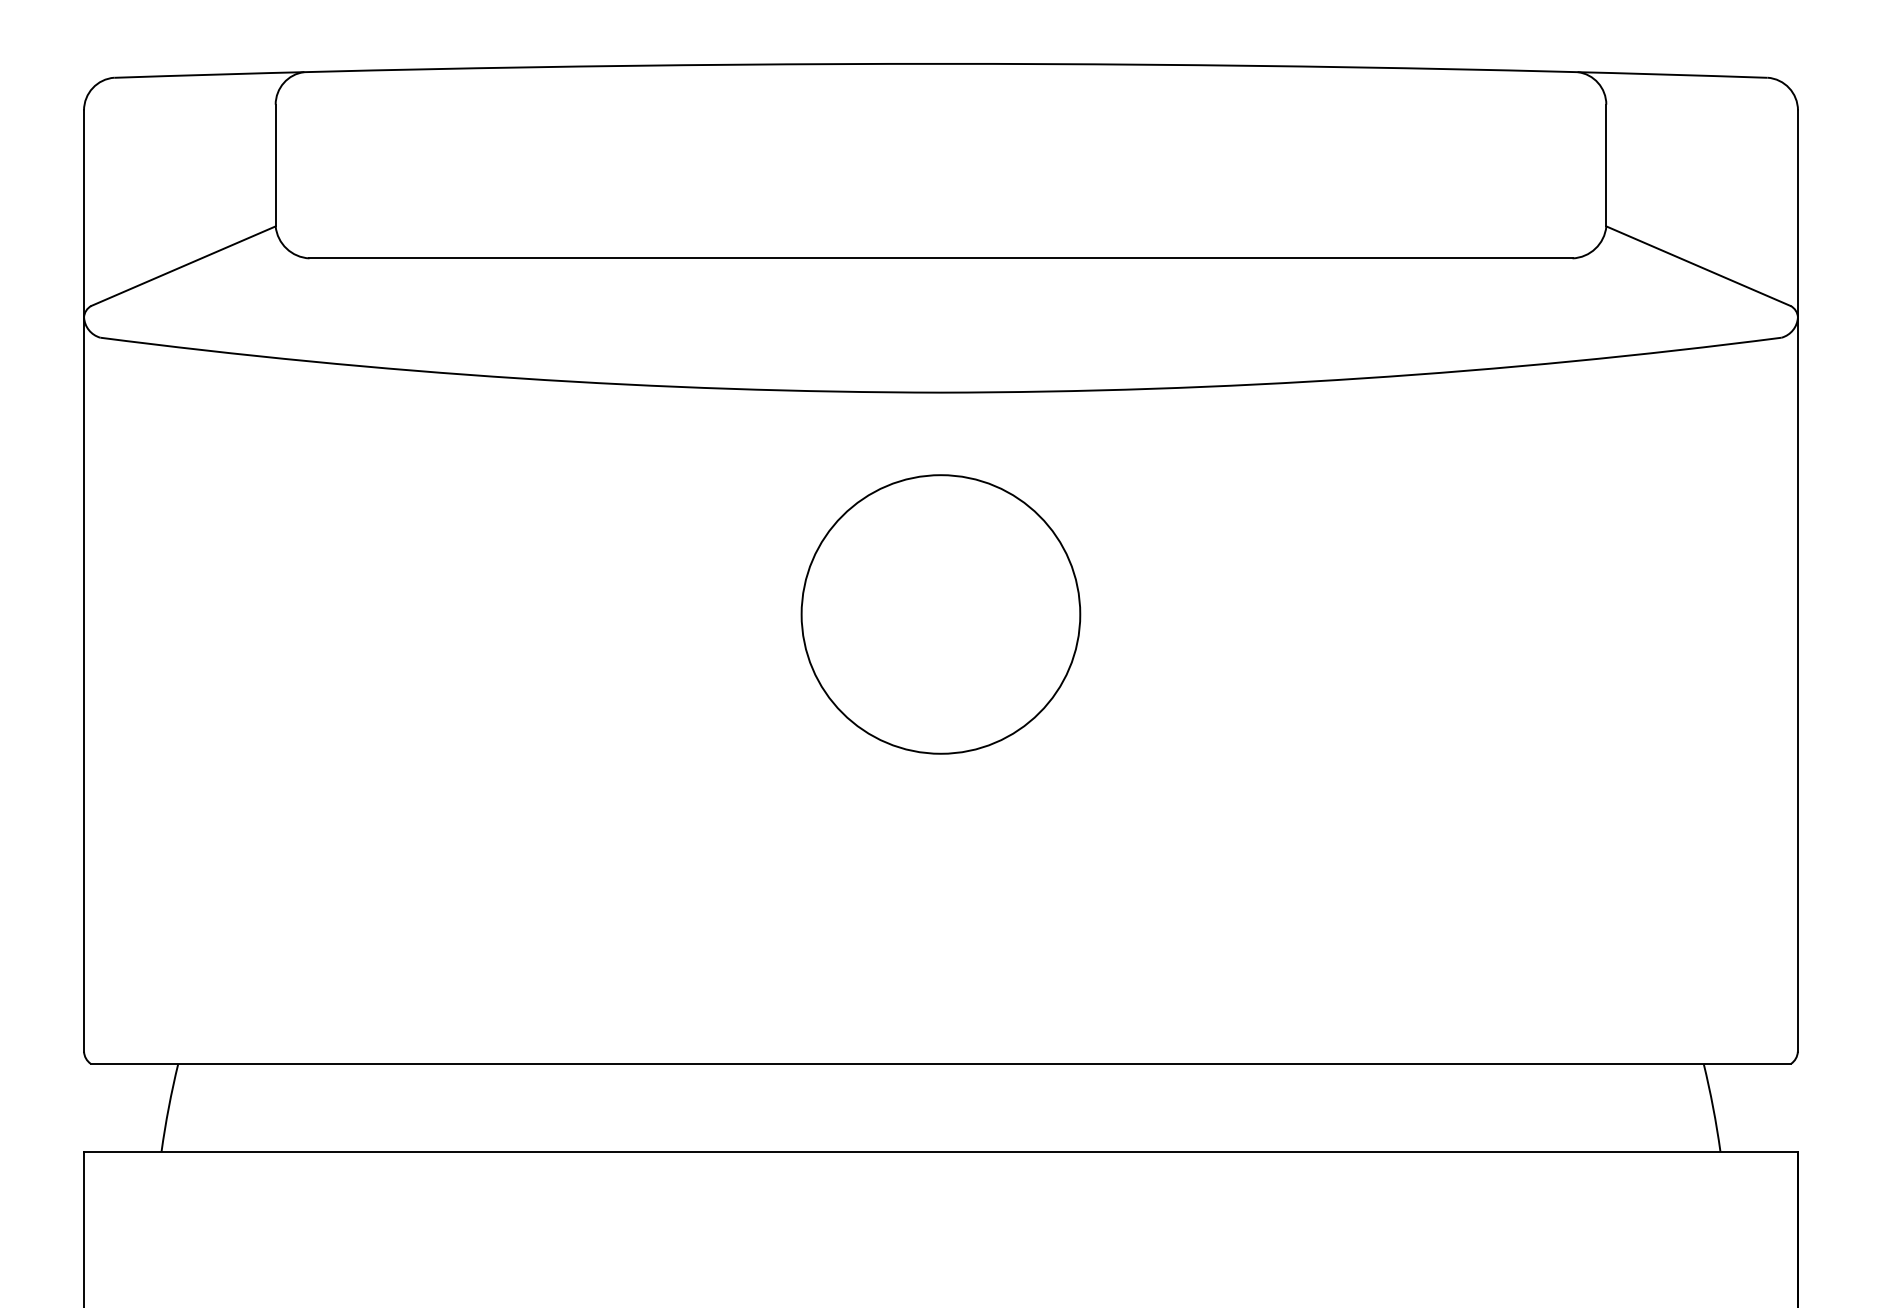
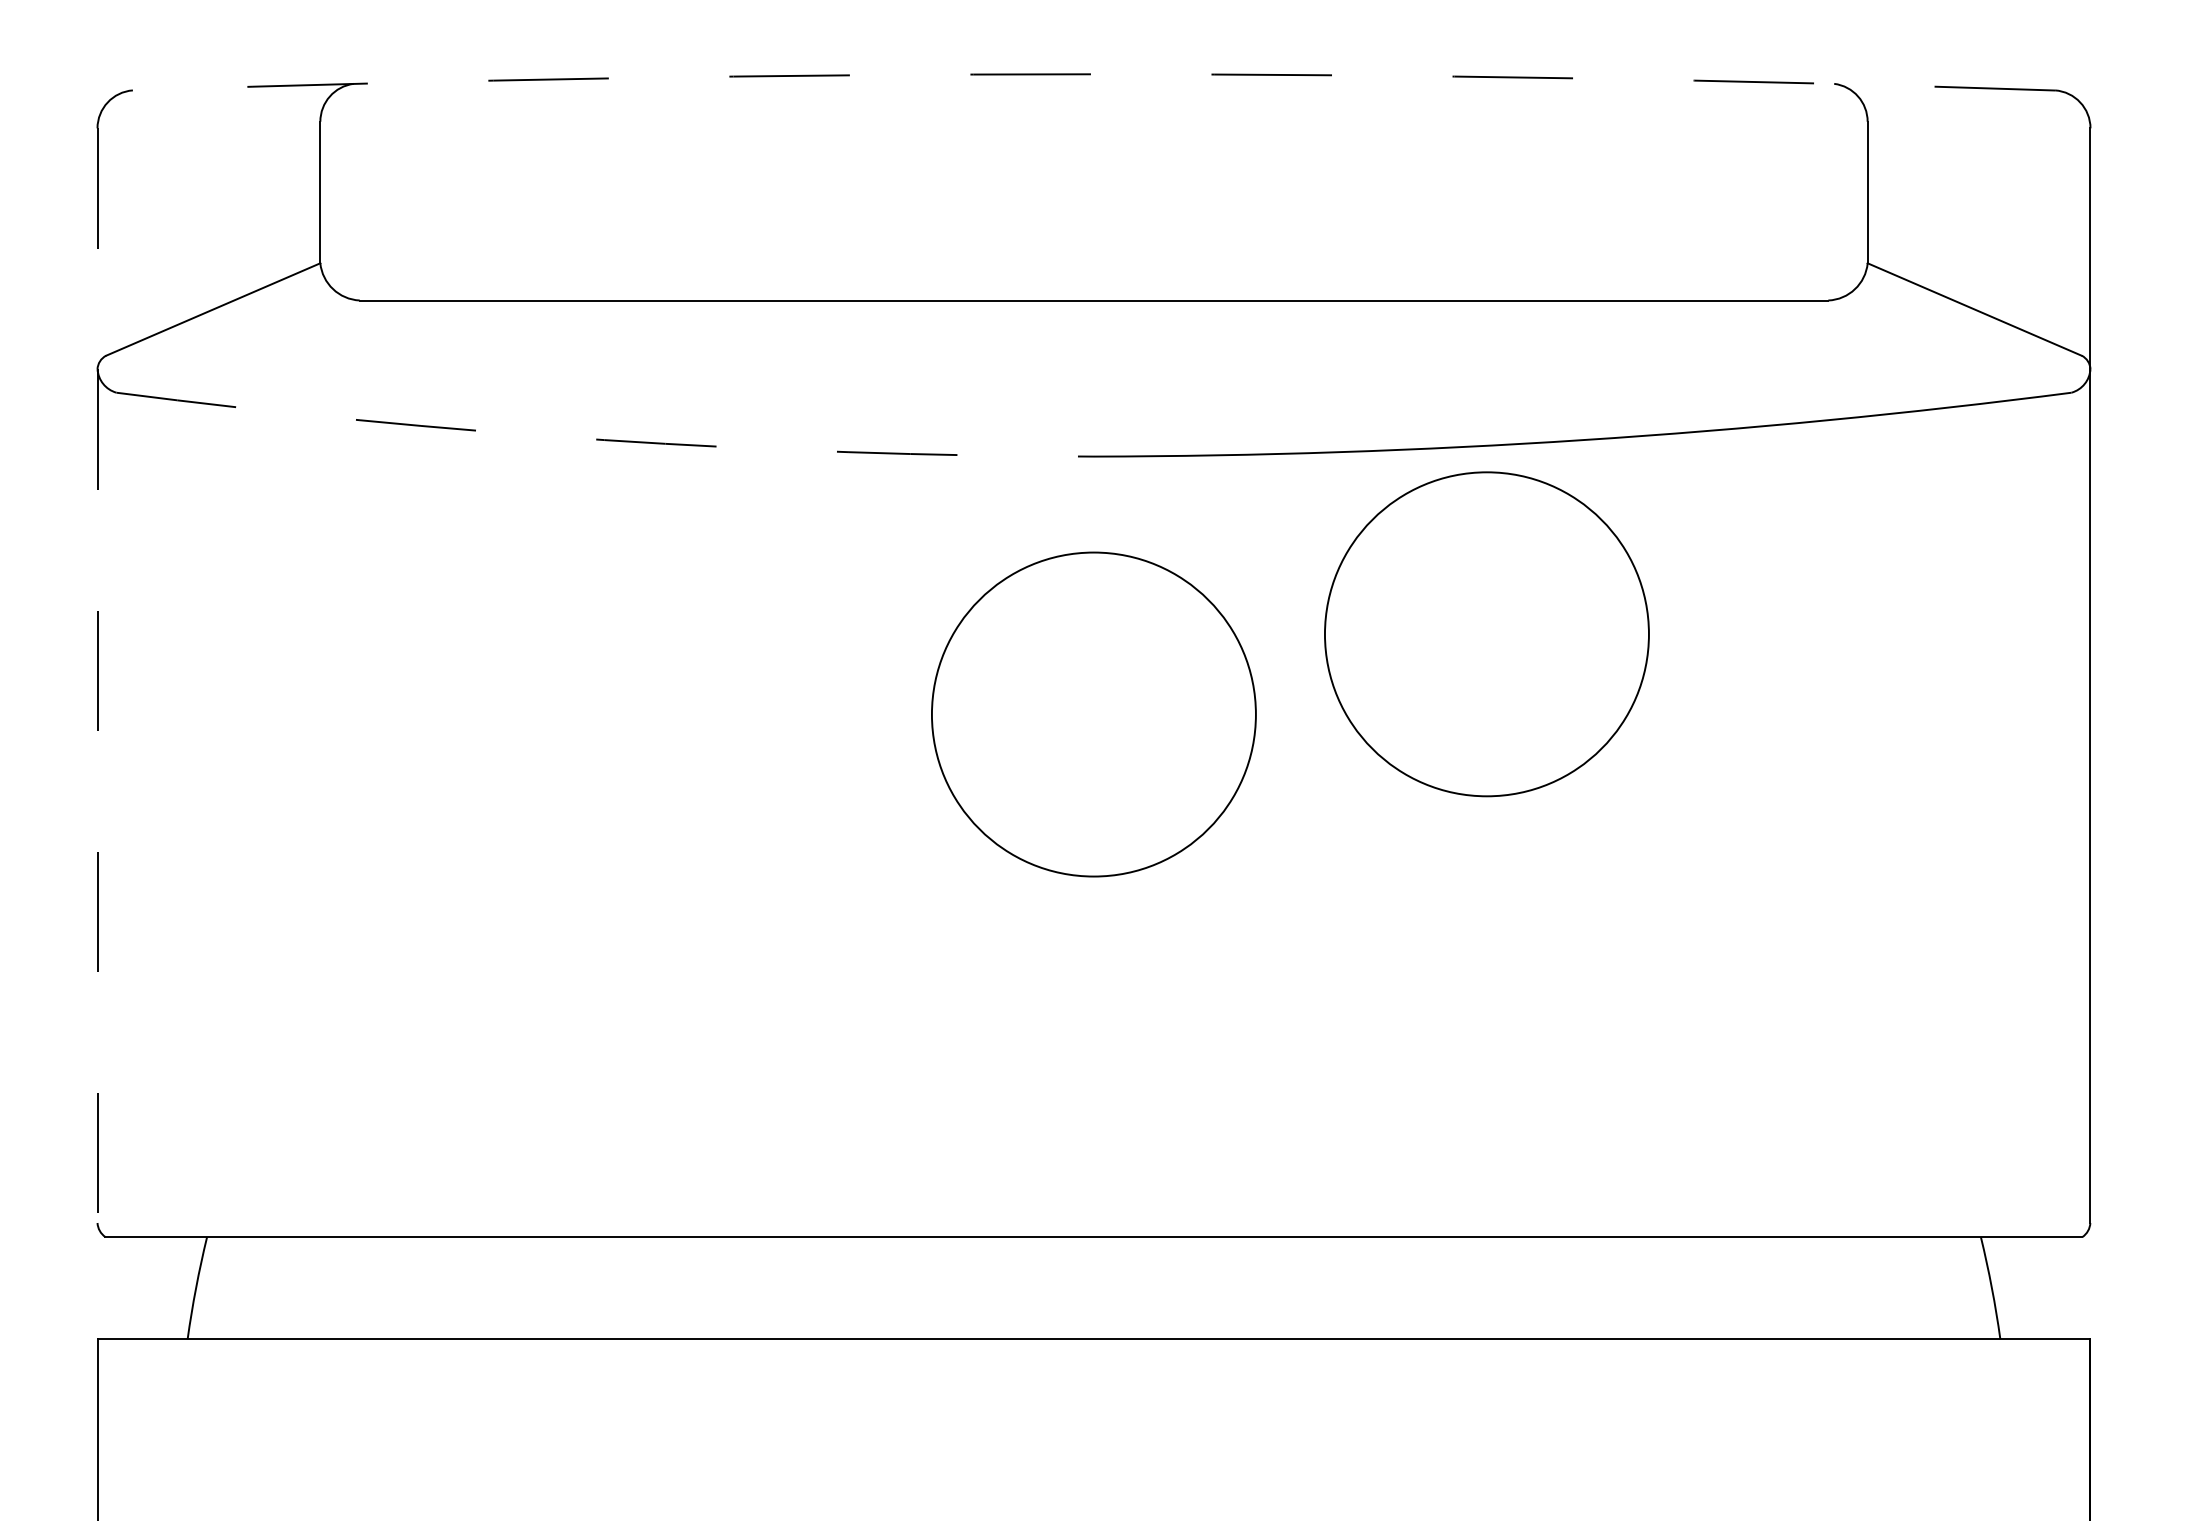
arc: (940, 63) -> (1093, 73), solid -> dashed
arc: (519, 378) -> (603, 440), solid -> dashed
circle: (1278, 545) -> (1486, 634), added
line: (84, 581) -> (98, 676), solid -> dashed

